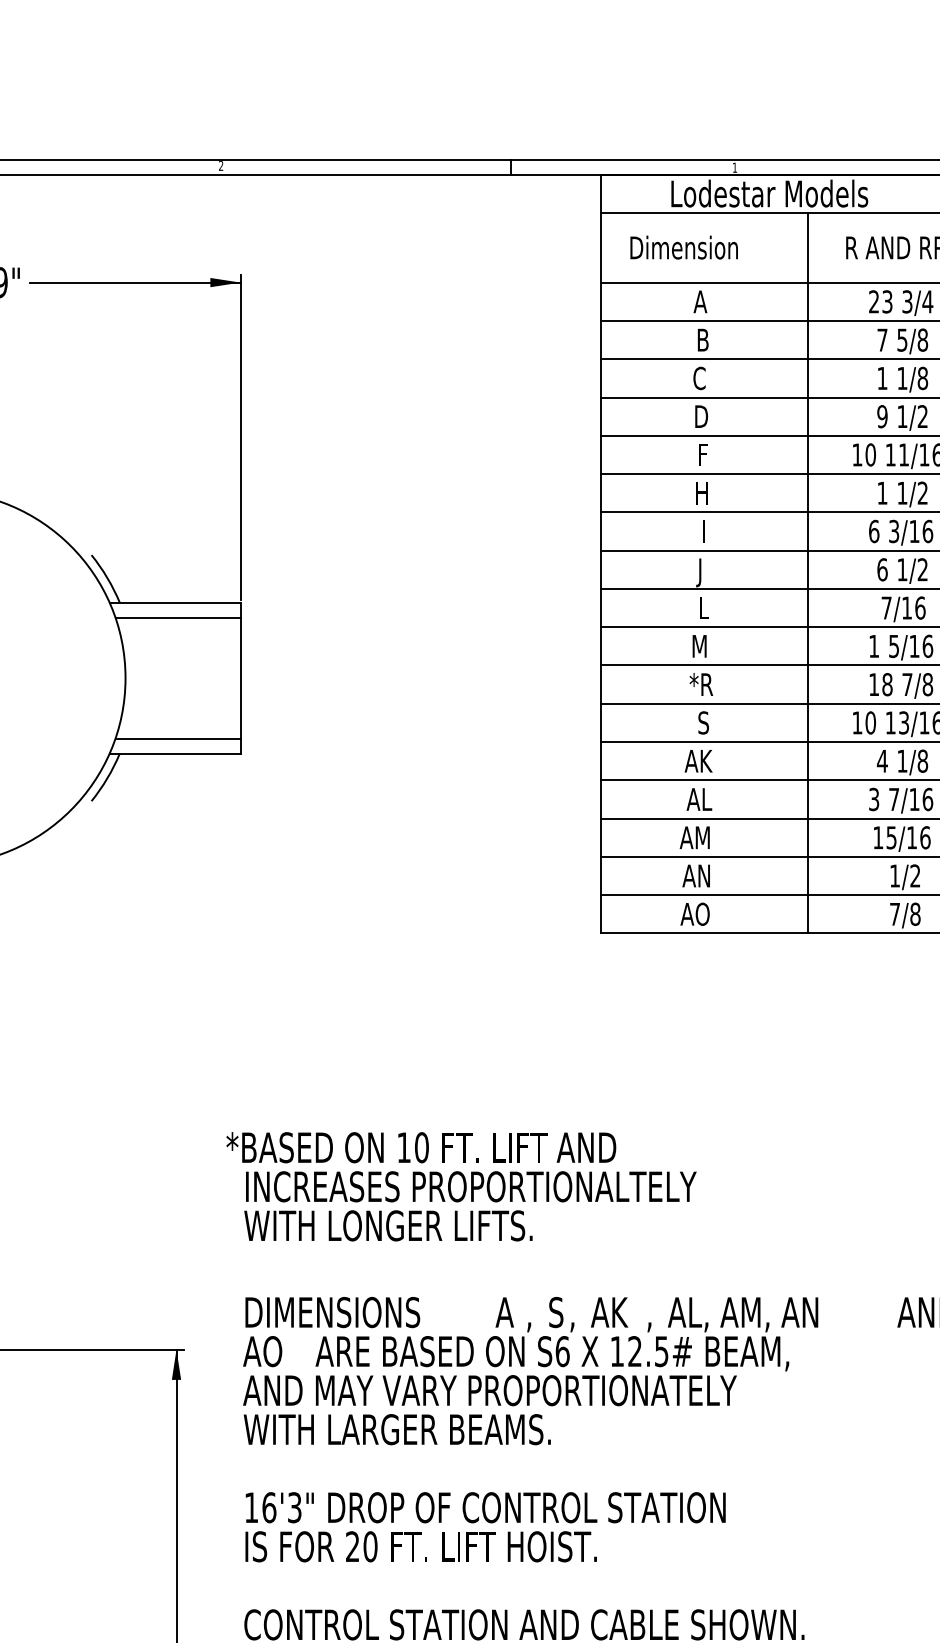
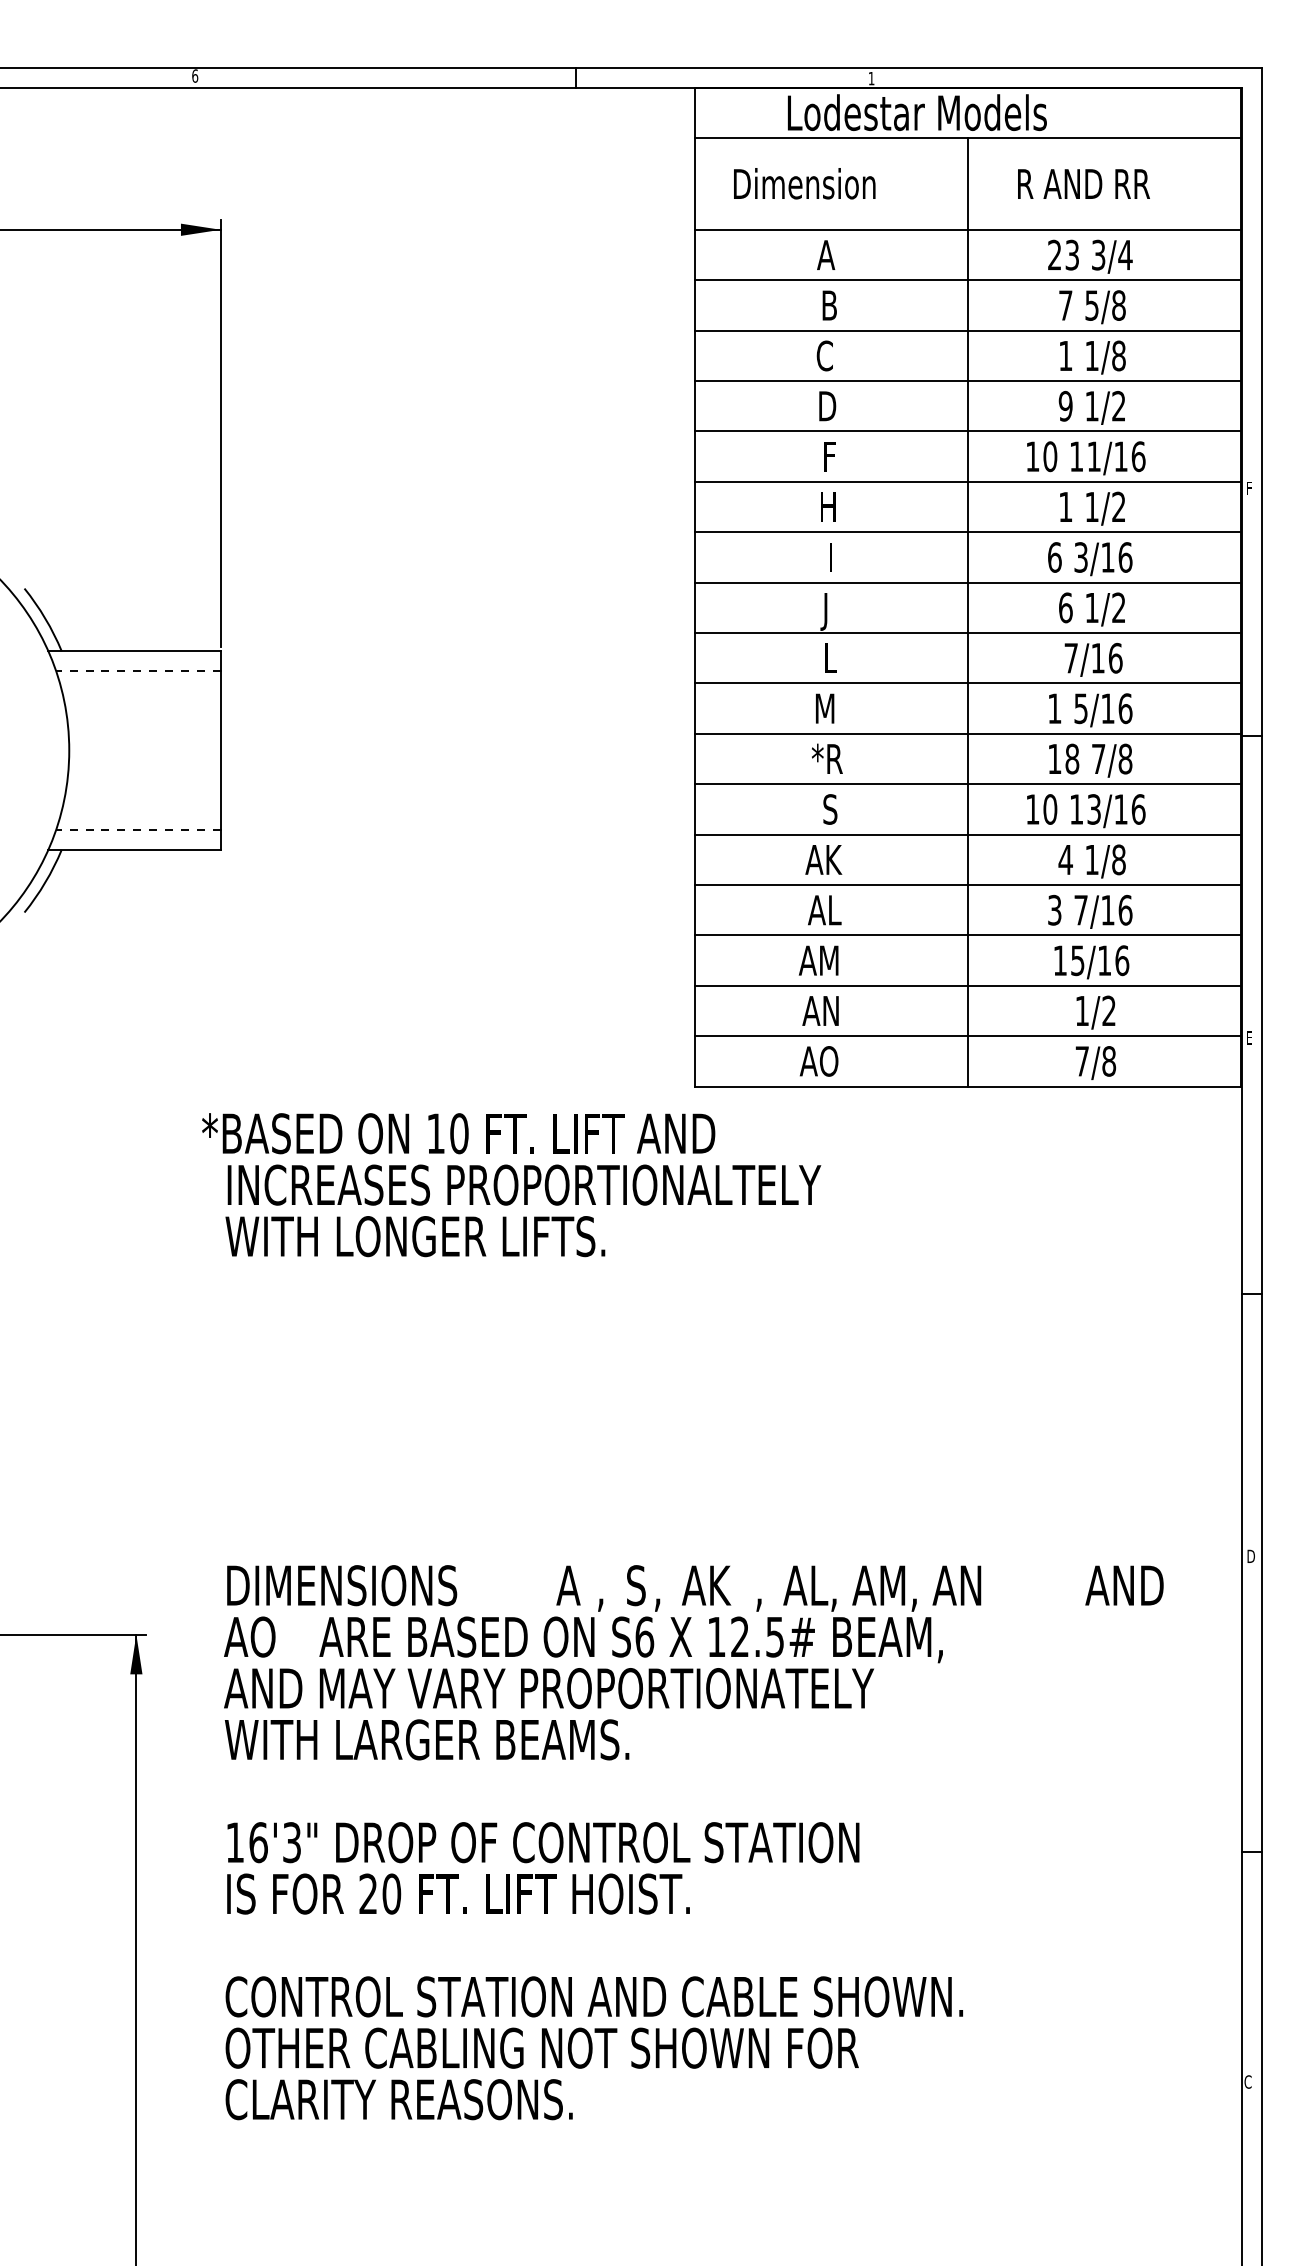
text: (221, 165) -> (195, 75), 2 -> 6
line: (177, 618) -> (137, 671), solid -> dashed
line: (177, 738) -> (137, 830), solid -> dashed
text: (461, 1187) -> (511, 1185), moved

